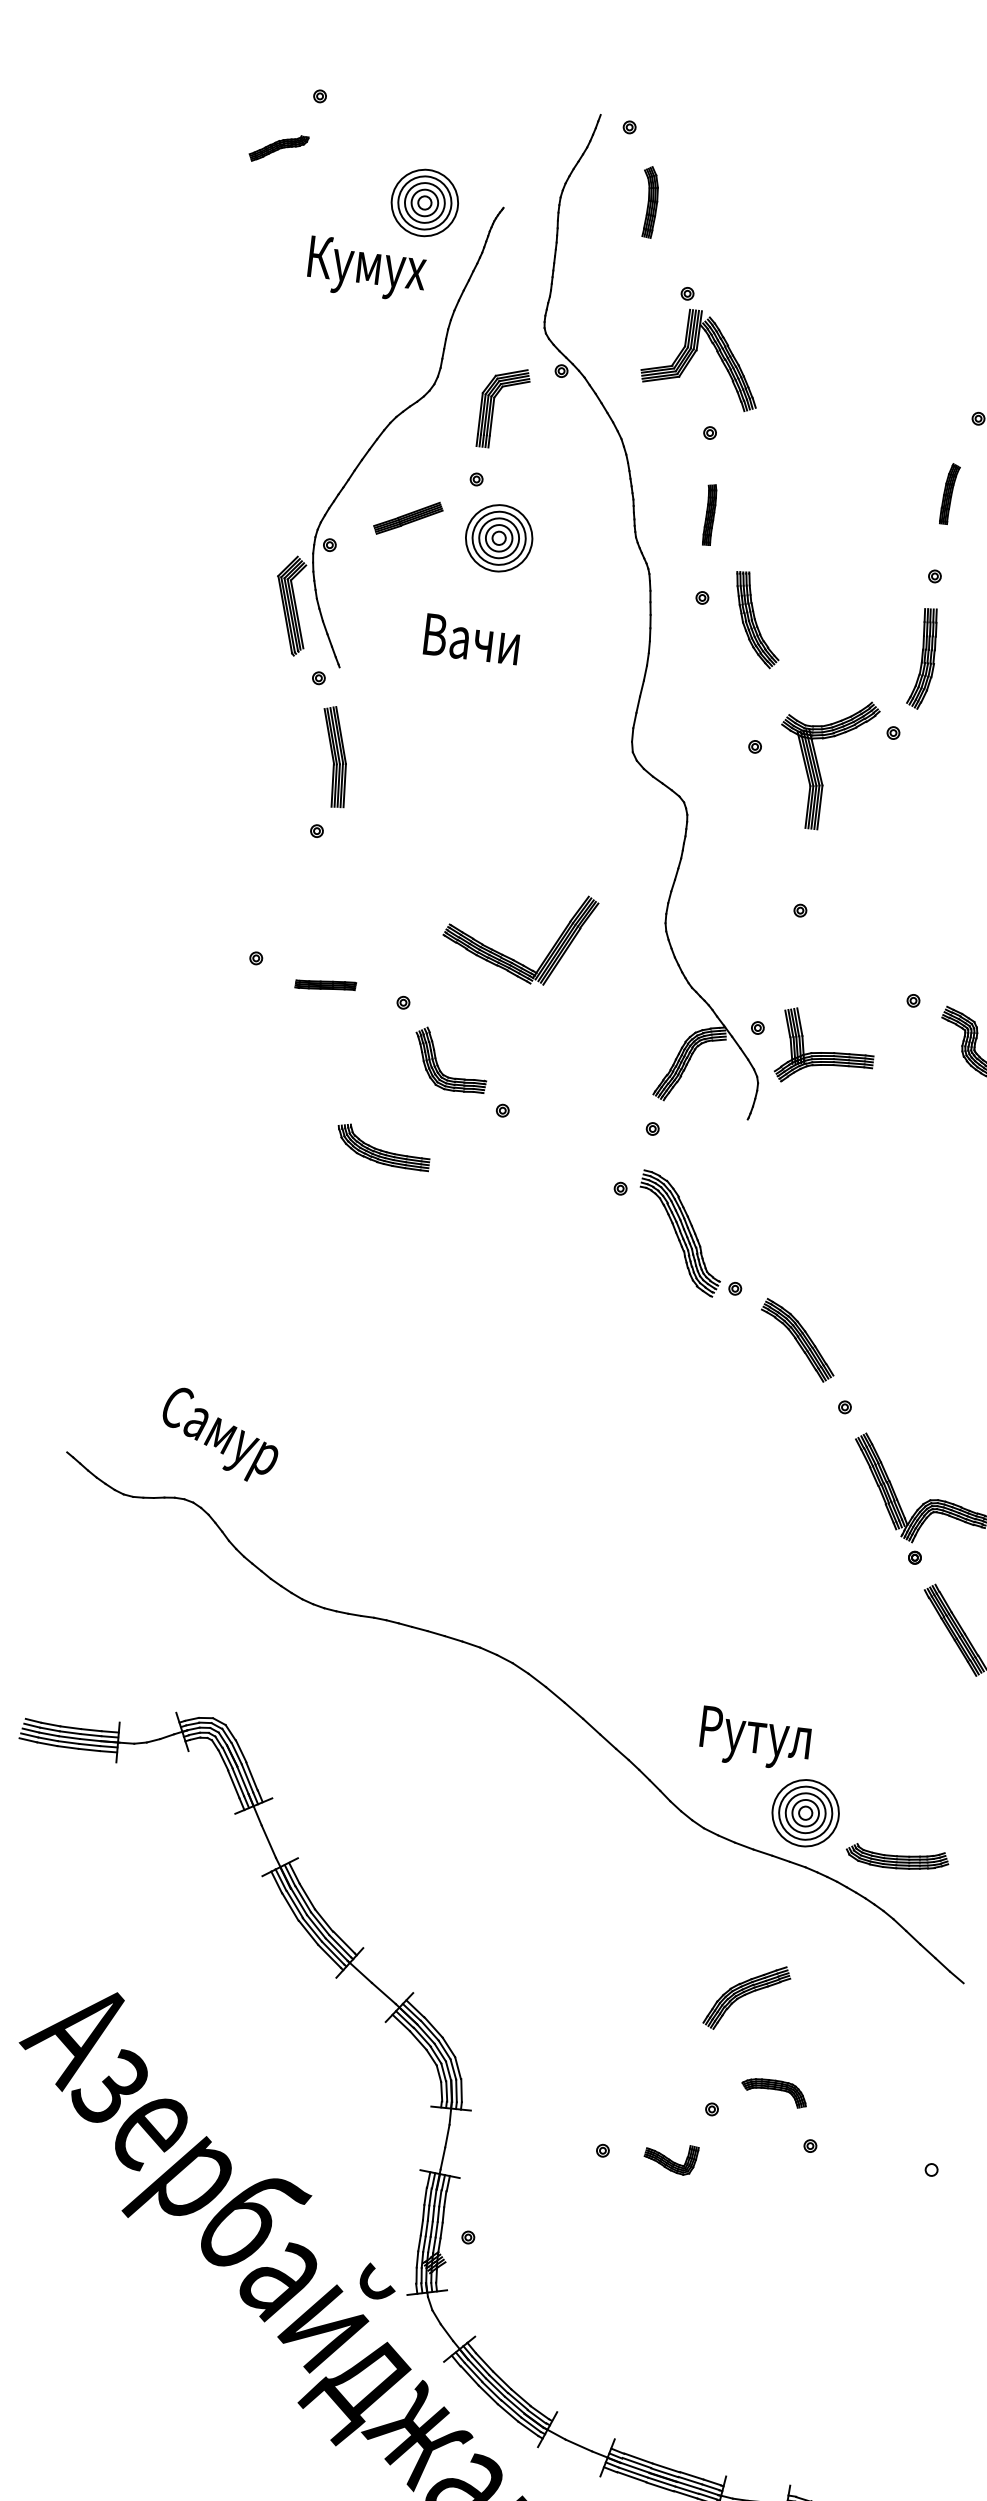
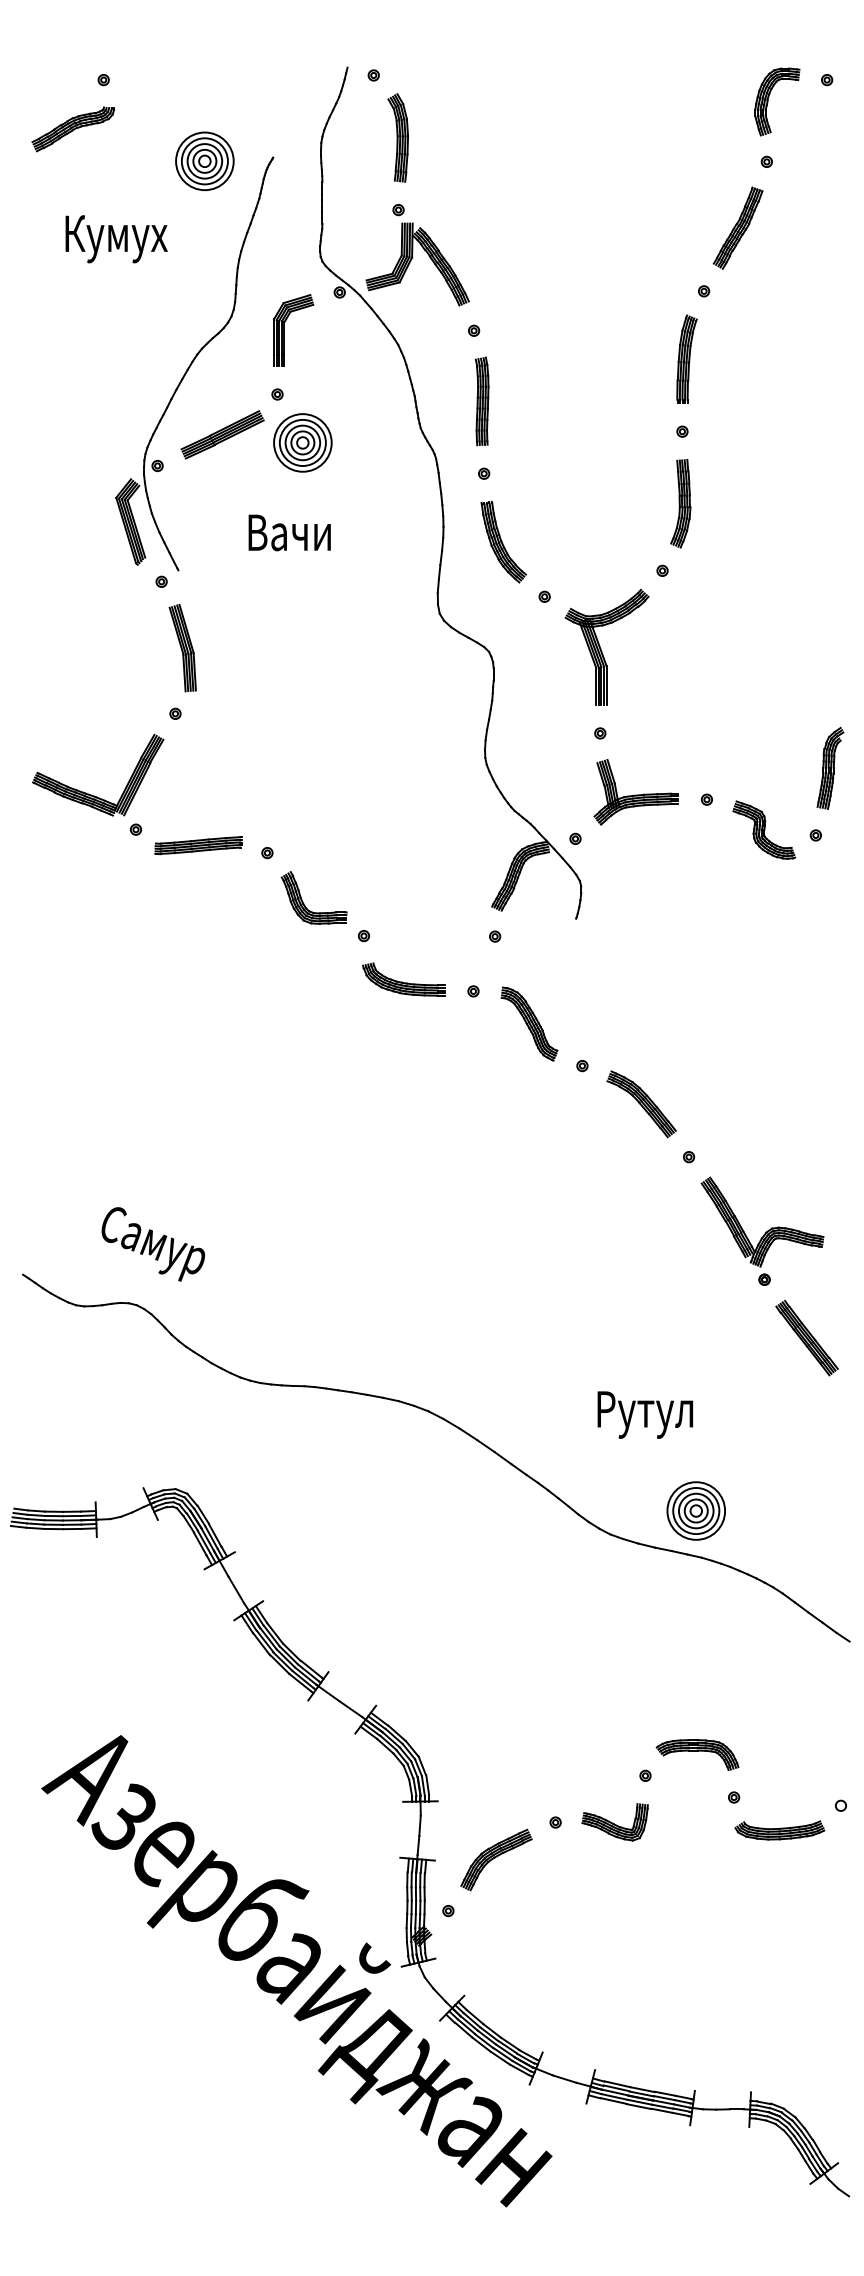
part: (278, 148) -> (73, 129), size x1.67
part: (648, 201) -> (397, 137), size x1.43
text: (366, 269) -> (116, 239), moved
part: (703, 348) -> (417, 255), moved
part: (949, 493) -> (686, 358), size x1.67
part: (709, 514) -> (481, 401), size x1.67
part: (408, 517) -> (222, 434), size x1.43
part: (757, 620) -> (503, 542), moved
part: (824, 762) -> (606, 646), moved
part: (508, 956) -> (91, 794), moved
part: (325, 984) -> (198, 845), size x1.67
part: (824, 1049) -> (635, 792), moved
part: (383, 1147) -> (403, 979), moved
part: (680, 1233) -> (529, 1023), size x0.71
text: (754, 1738) -> (644, 1414), moved
part: (896, 1858) -> (779, 1830), moved
part: (747, 1997) -> (496, 1859), moved
part: (774, 2093) -> (697, 1755), size x1.43
part: (670, 2158) -> (614, 1822), size x1.43

